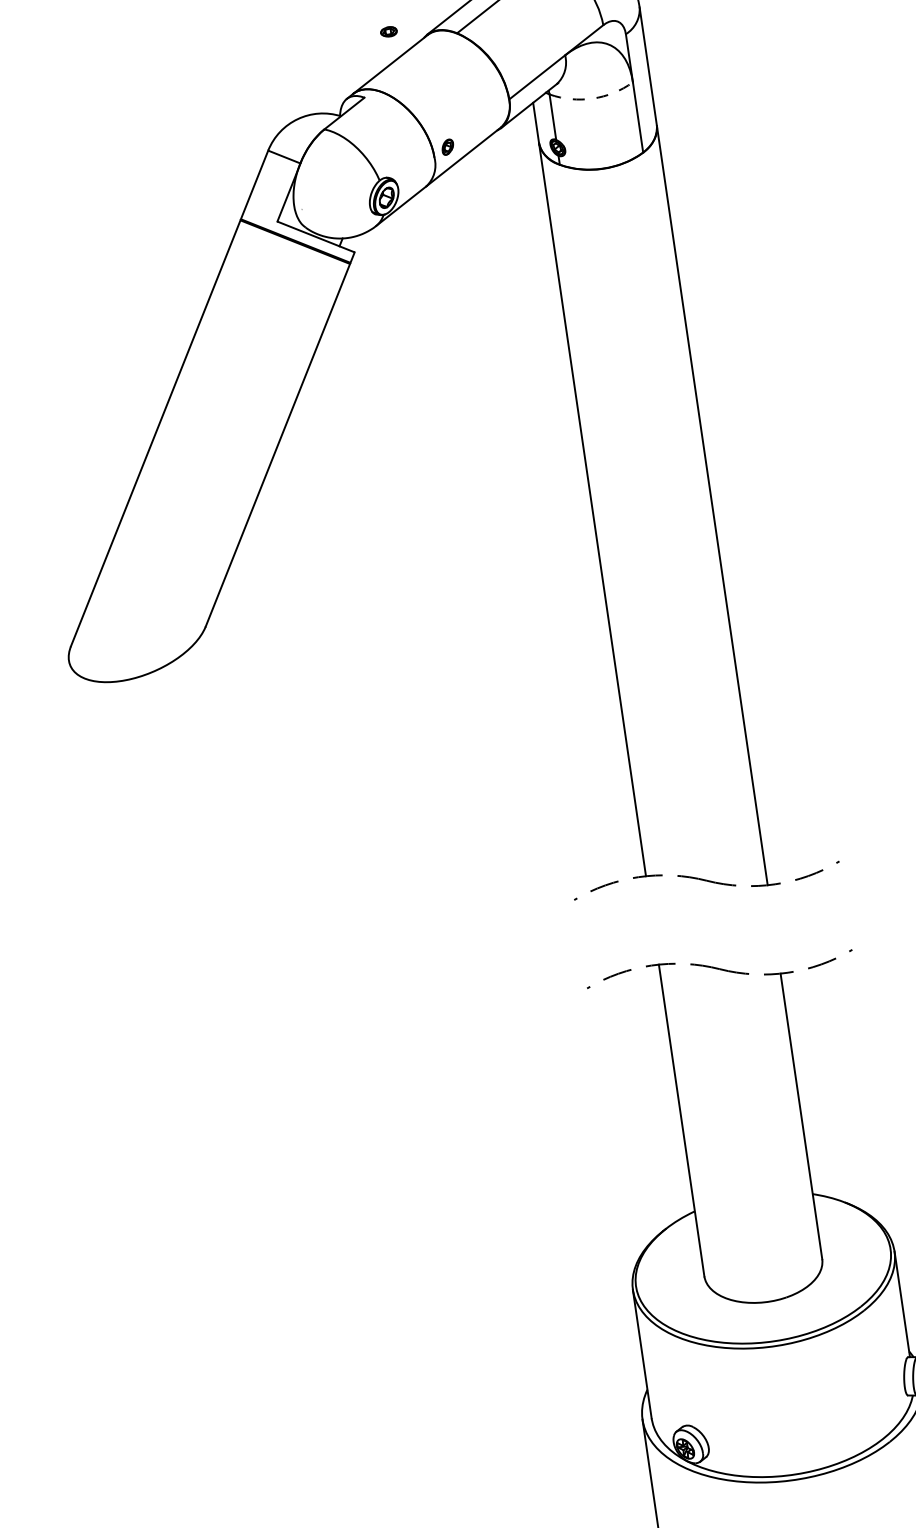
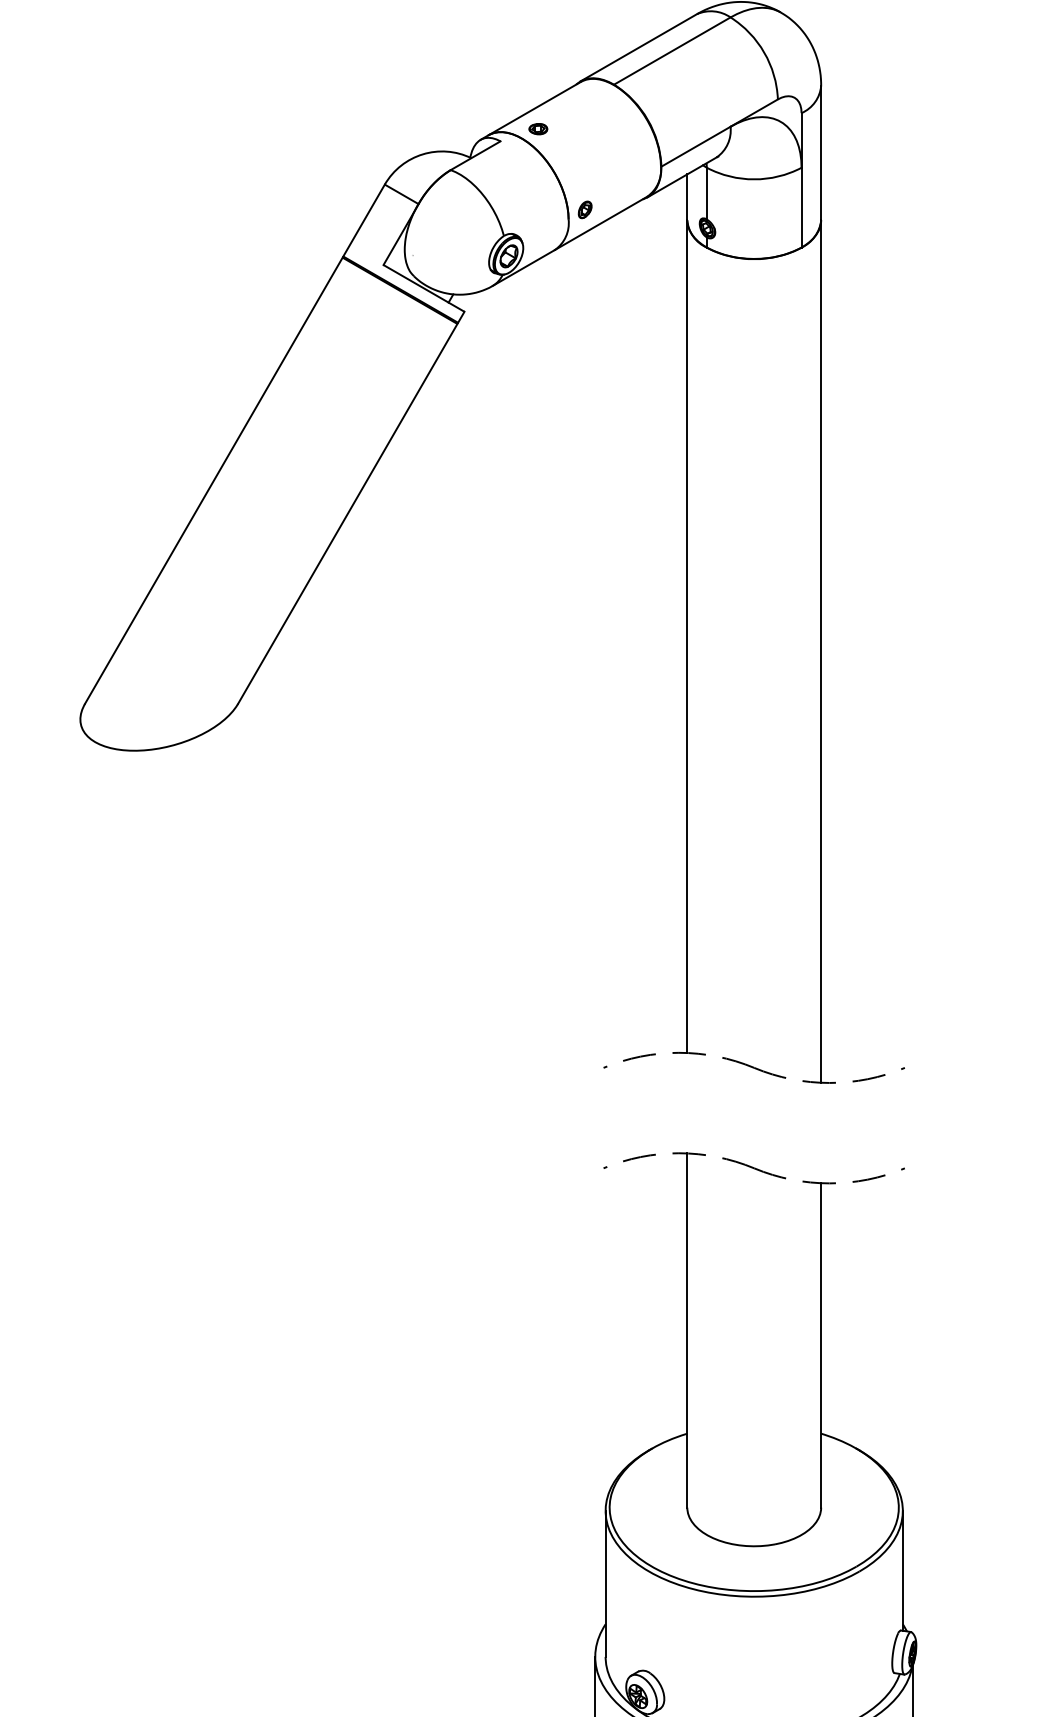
part: (389, 32) -> (538, 129), moved
arc: (592, 98) -> (754, 179), dashed -> solid

